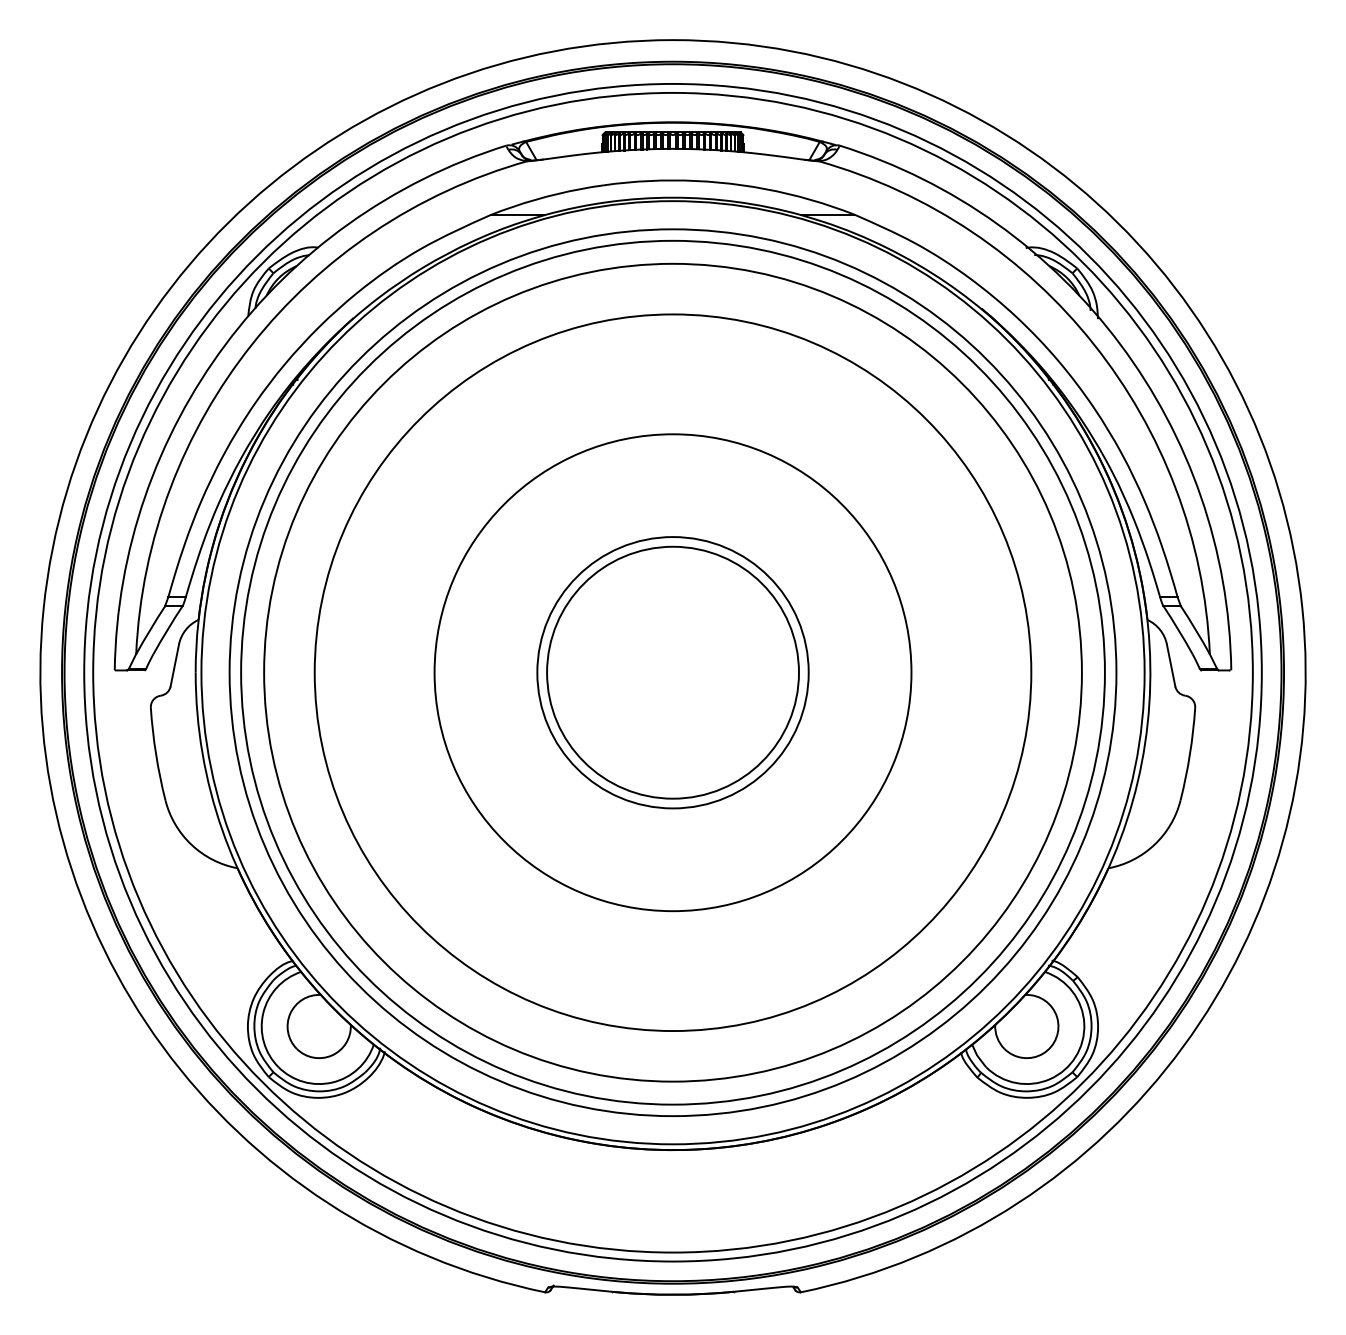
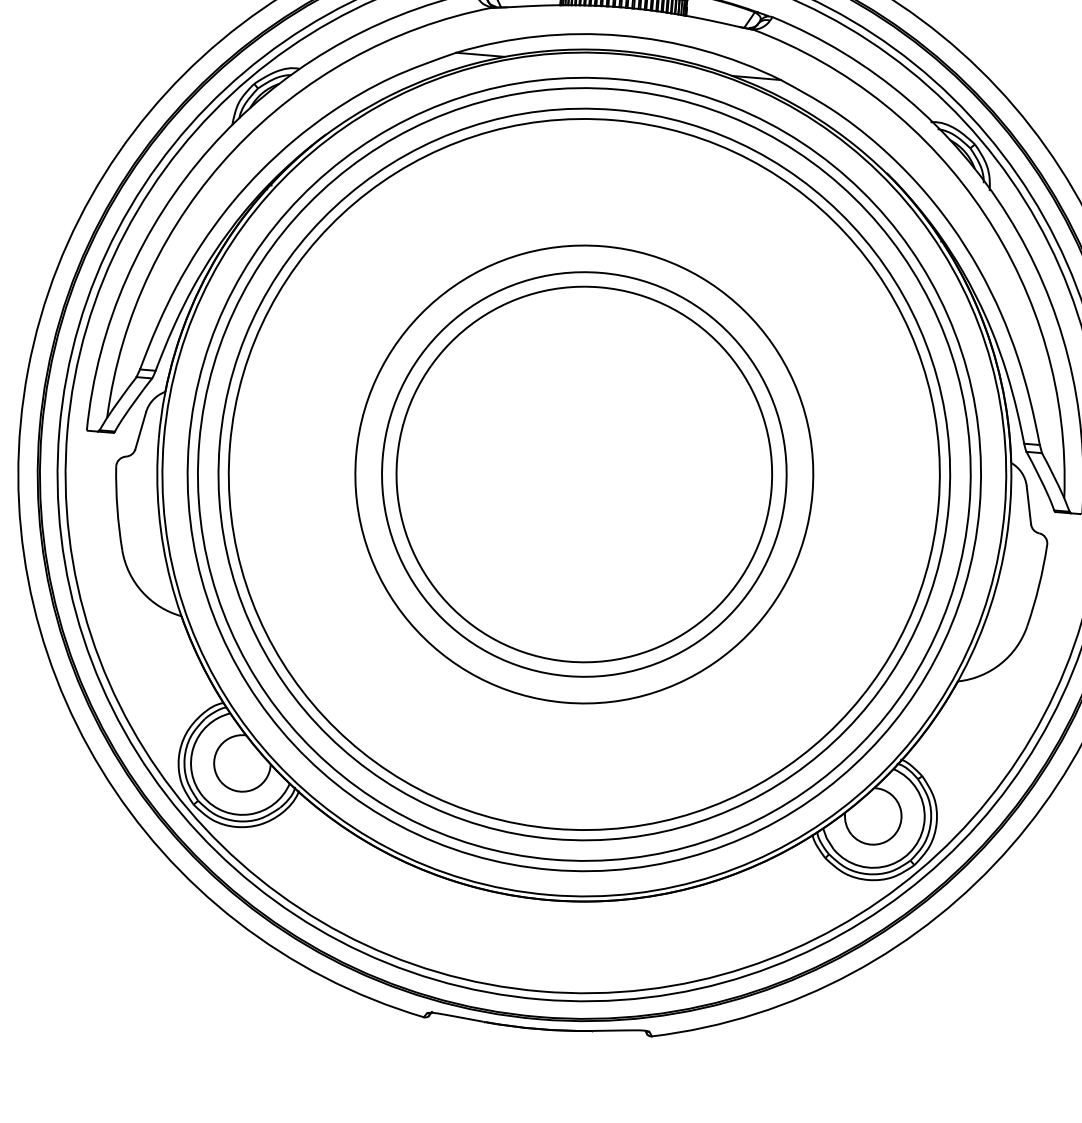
circle: (672, 672) -> (583, 474), size x0.71
circle: (672, 672) -> (583, 474), size x1.67
circle: (672, 672) -> (583, 474), size x1.67
circle: (672, 672) -> (583, 474), size x1.67

